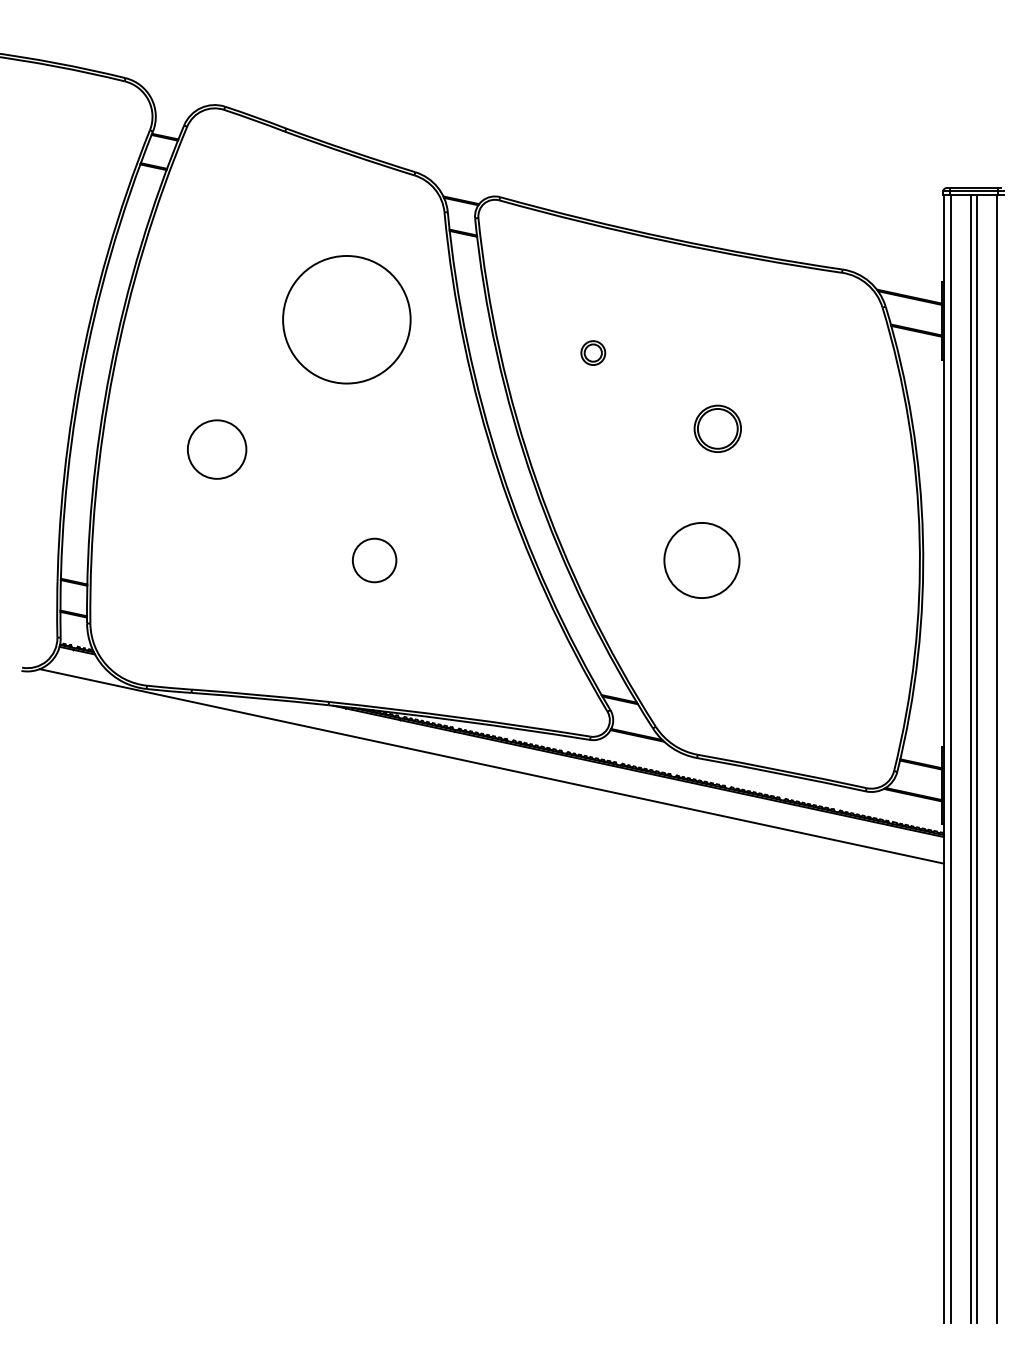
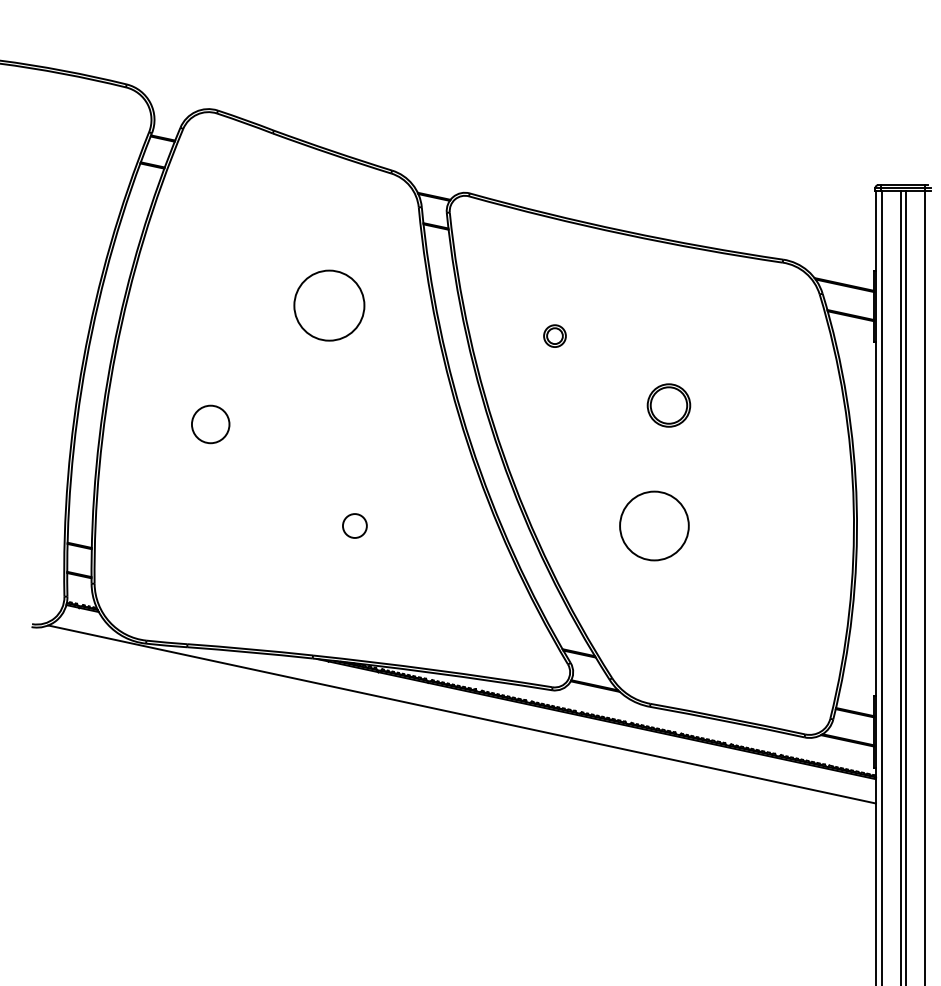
circle: (346, 319) -> (329, 305), size x0.6
circle: (217, 449) -> (210, 424), size x0.7
circle: (374, 560) -> (354, 526), size x0.6

